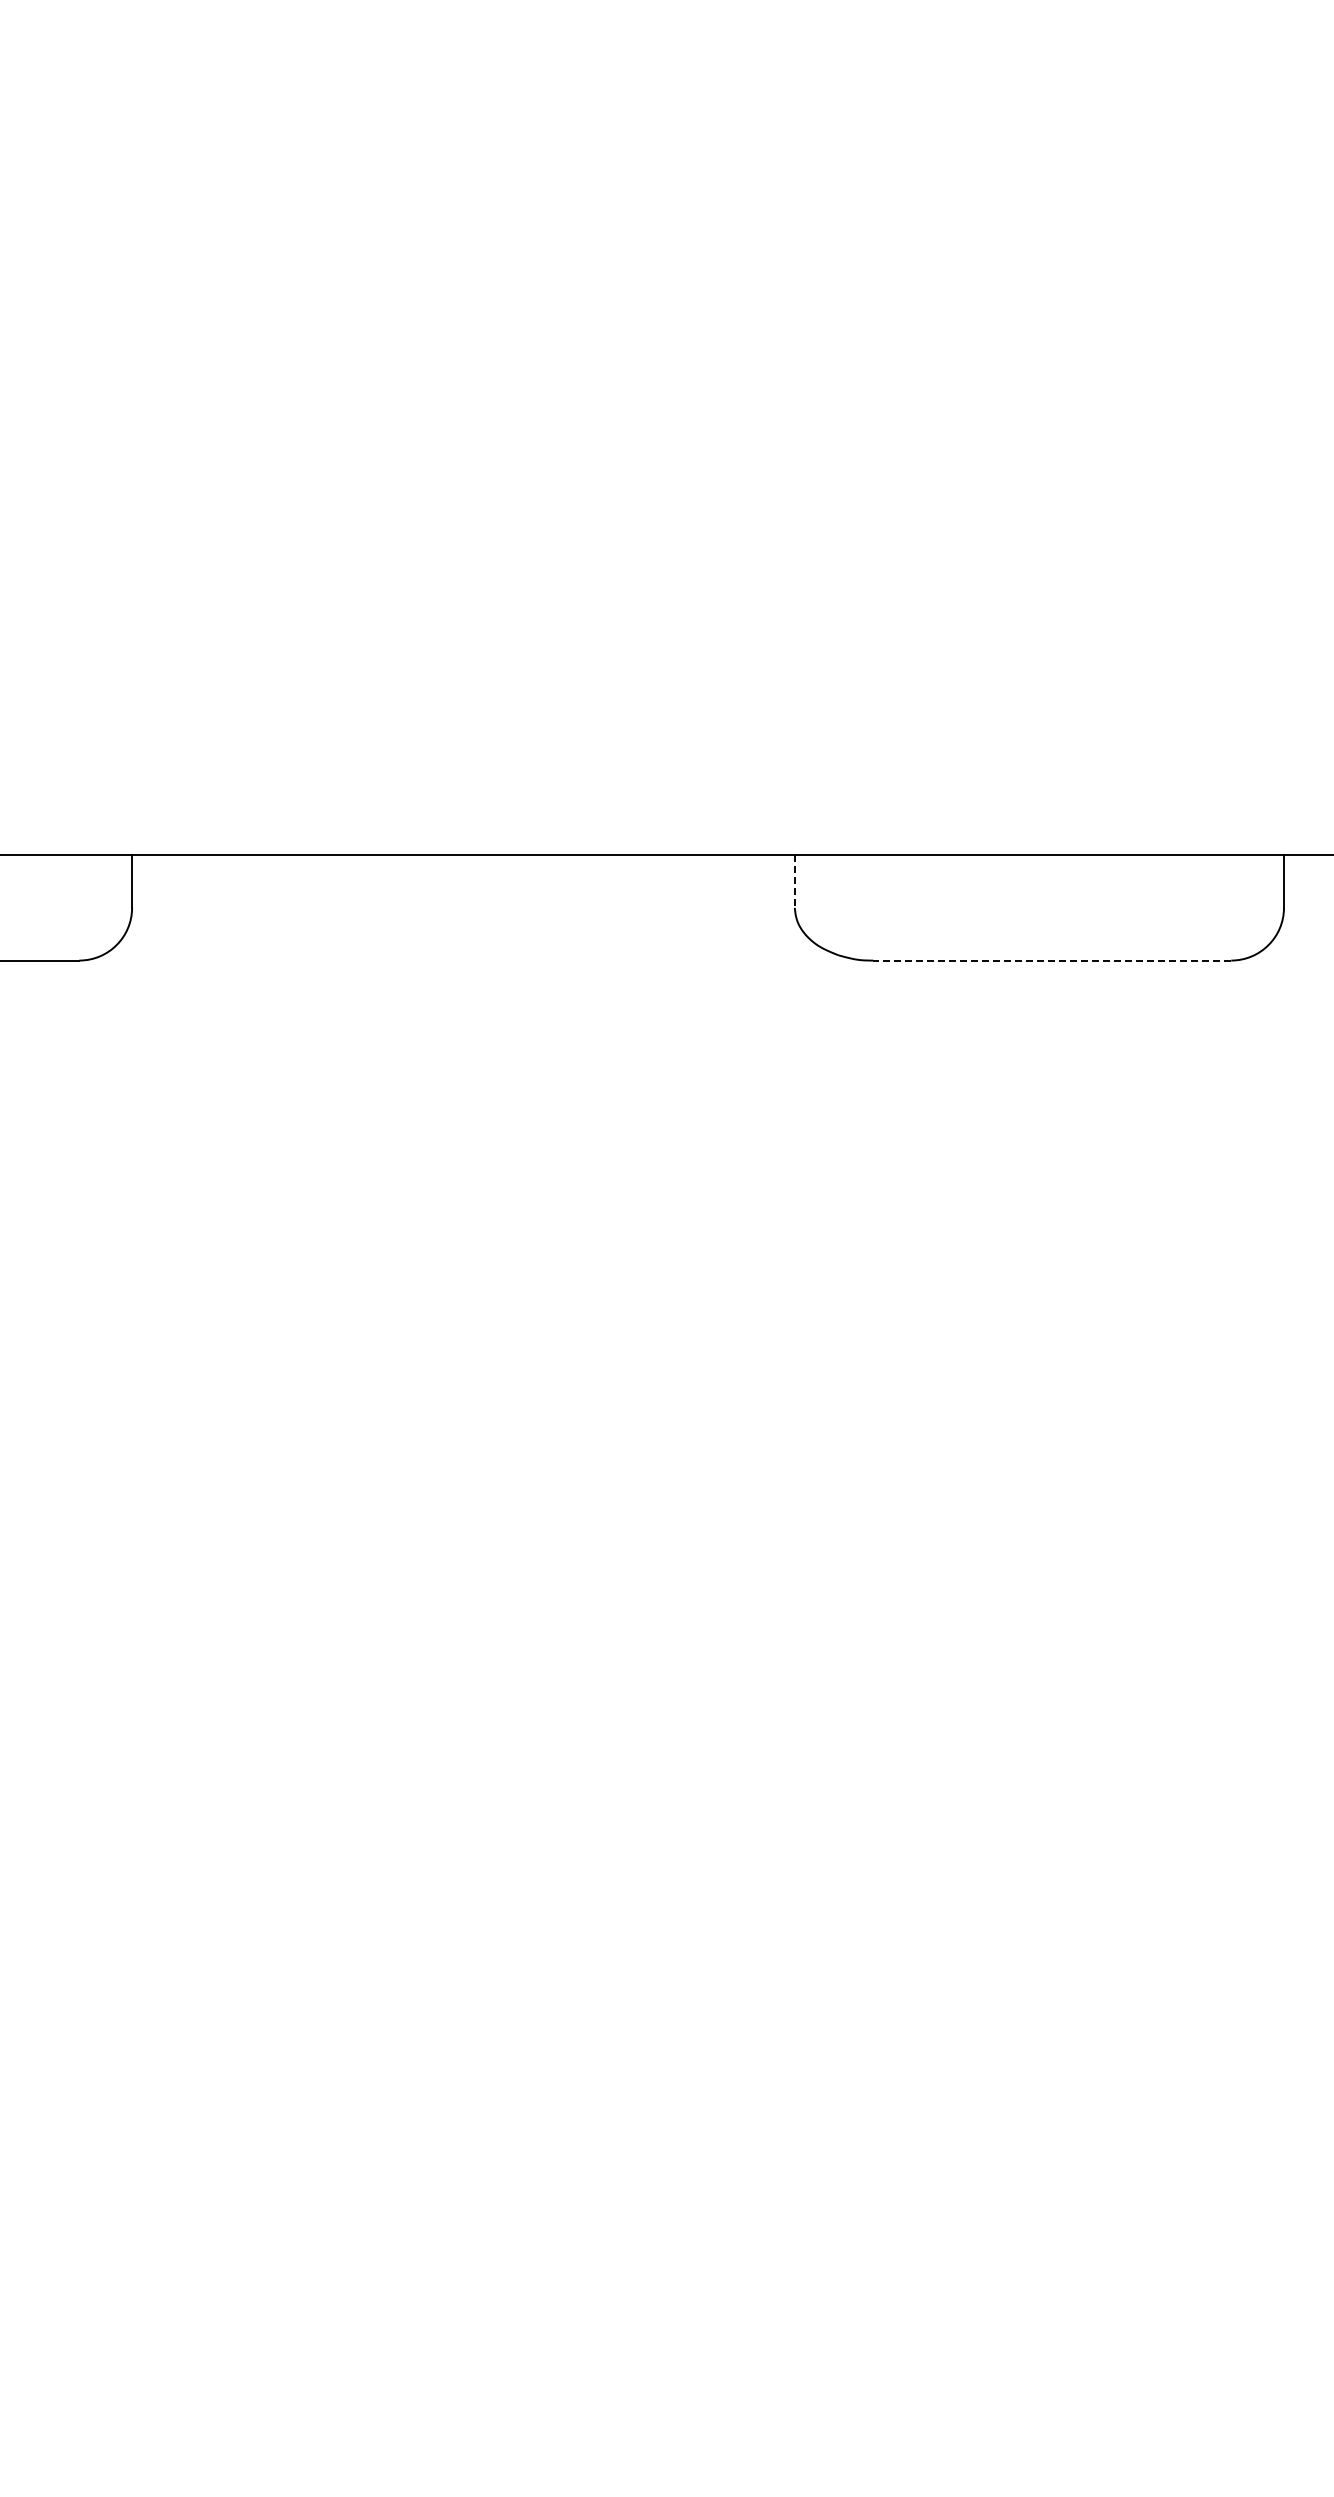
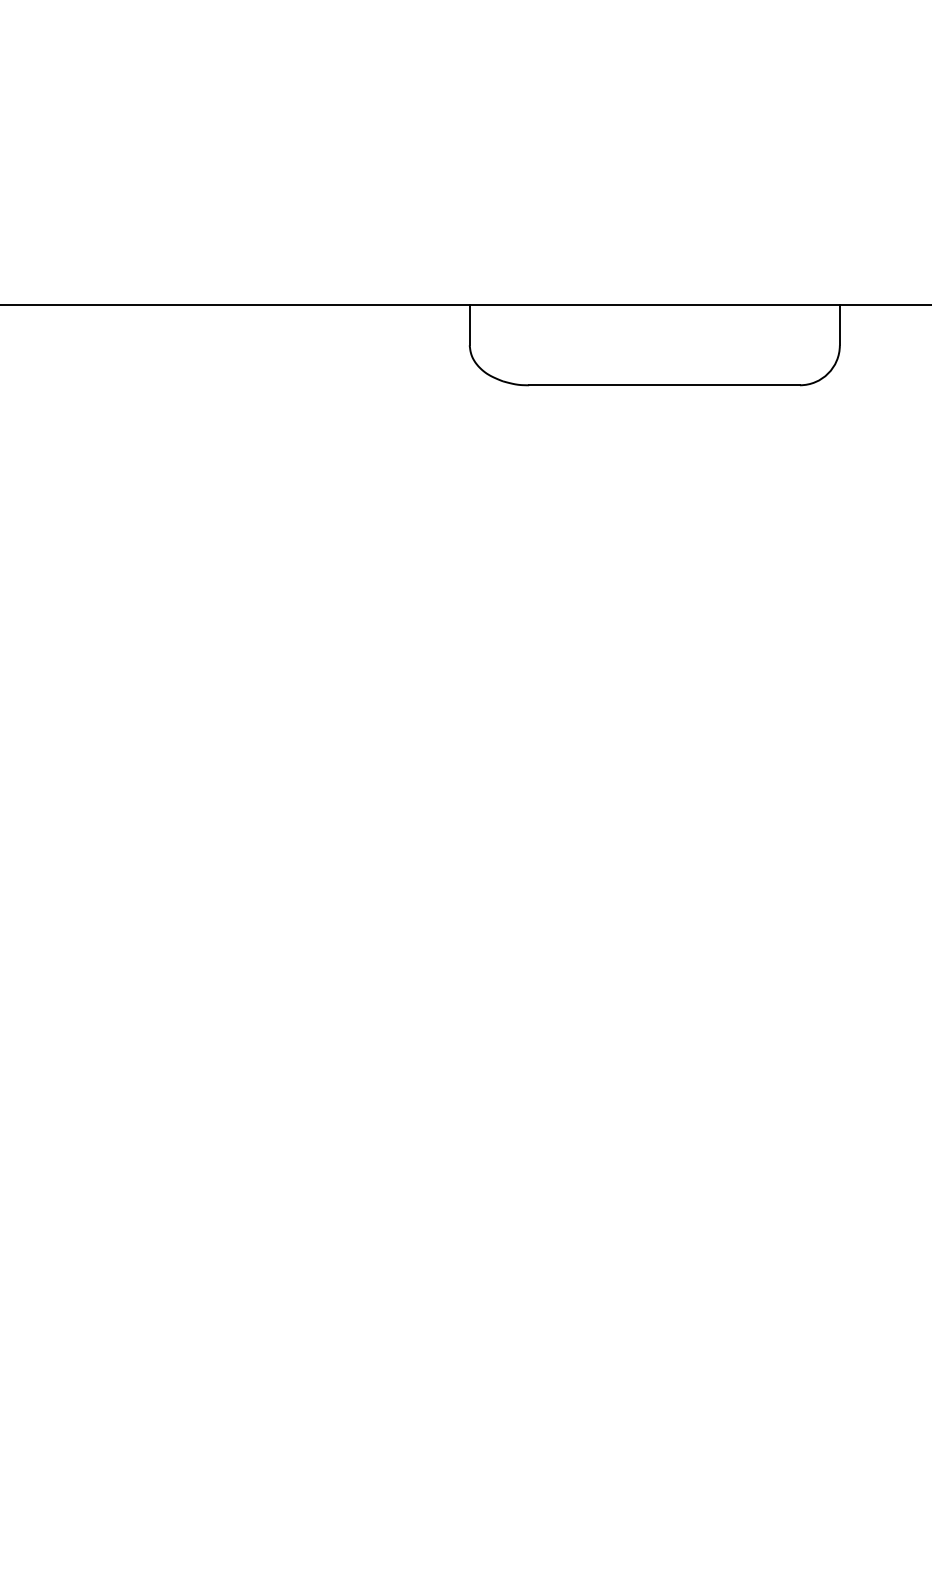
line: (794, 881) -> (469, 325), dashed -> solid
line: (1051, 960) -> (663, 385), dashed -> solid

